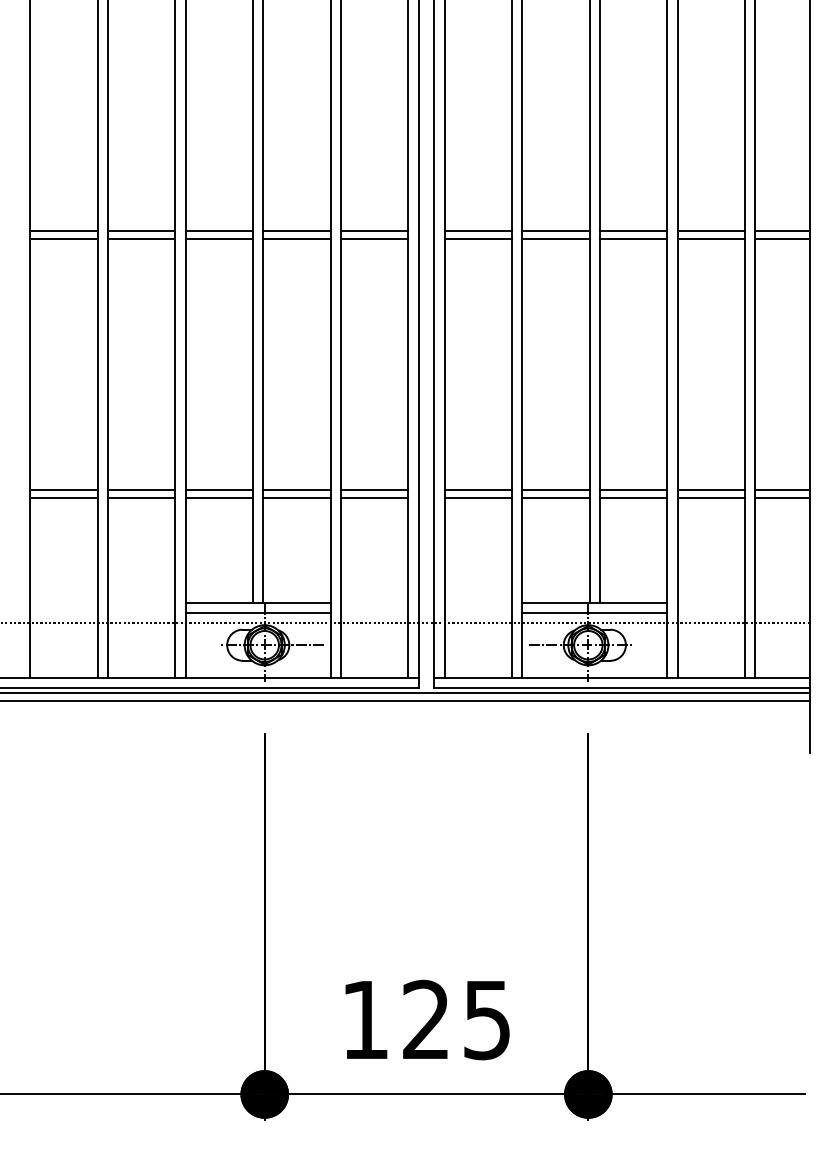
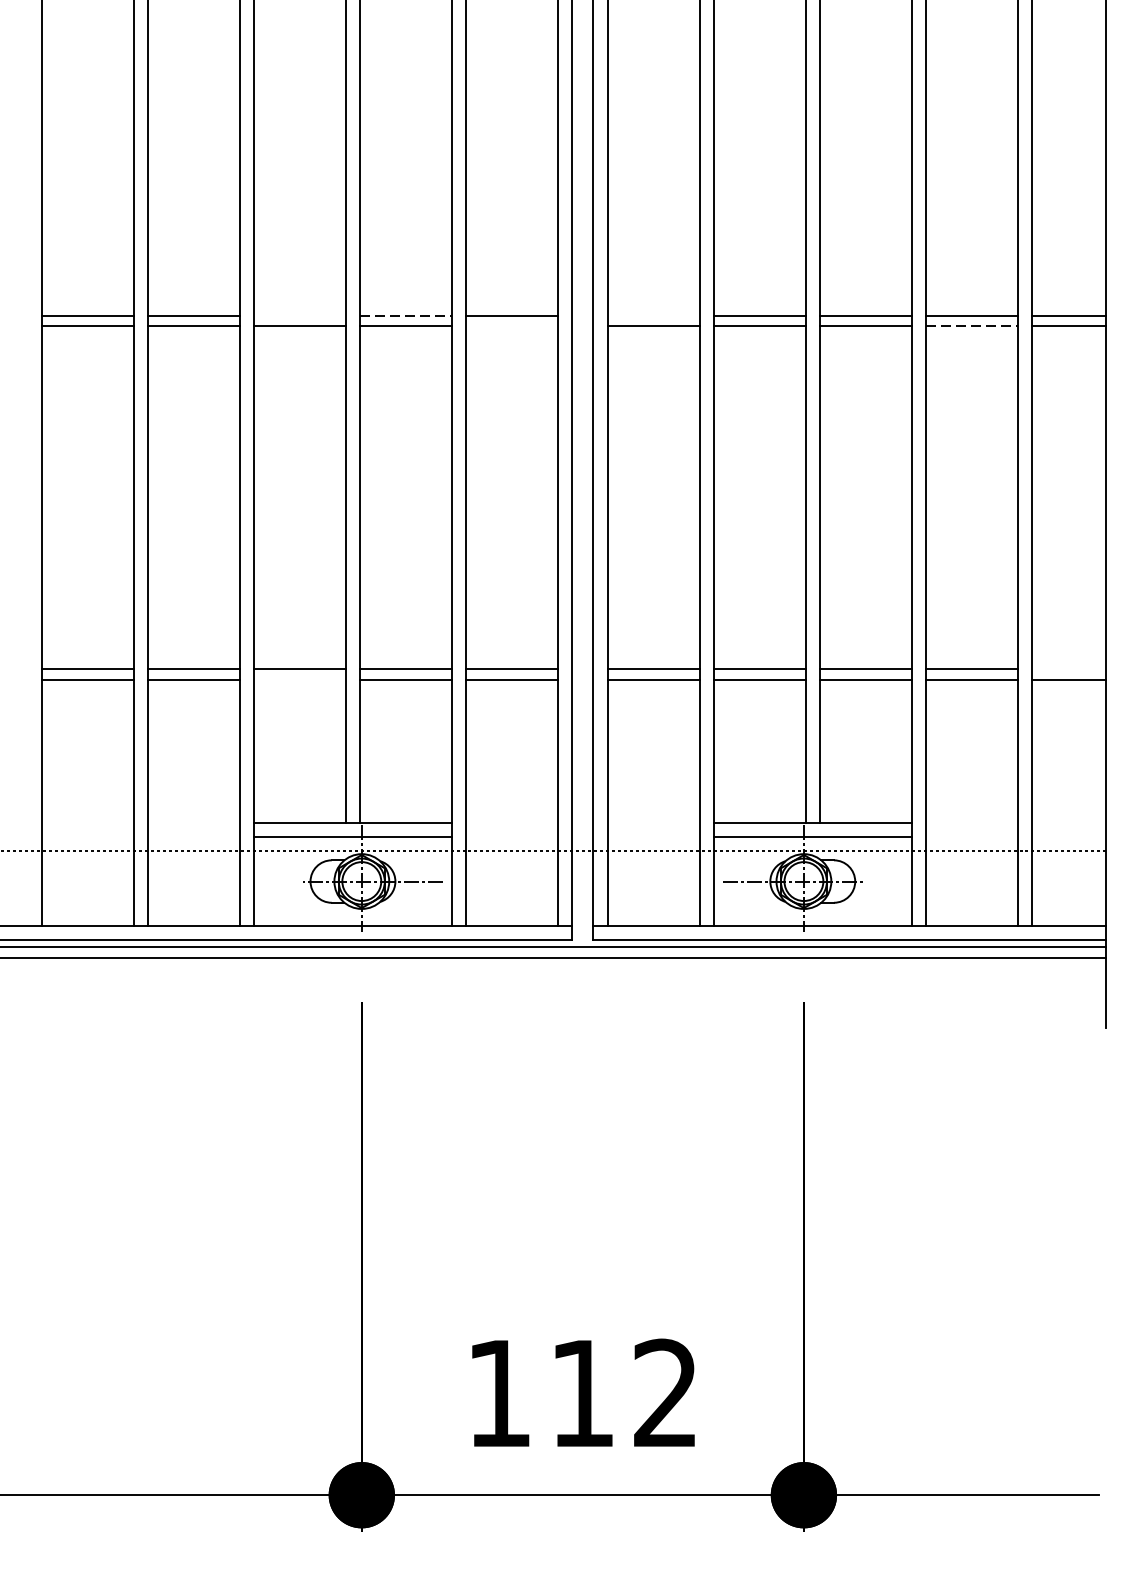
line: (219, 231) -> (300, 316), removed
line: (297, 231) -> (406, 316), solid -> dashed
line: (478, 231) -> (653, 316), removed
line: (374, 238) -> (511, 325), removed
line: (711, 238) -> (972, 325), solid -> dashed
line: (782, 489) -> (1069, 668), removed
line: (219, 497) -> (300, 679), removed
text: (456, 1019) -> (623, 1392), 125 -> 112

